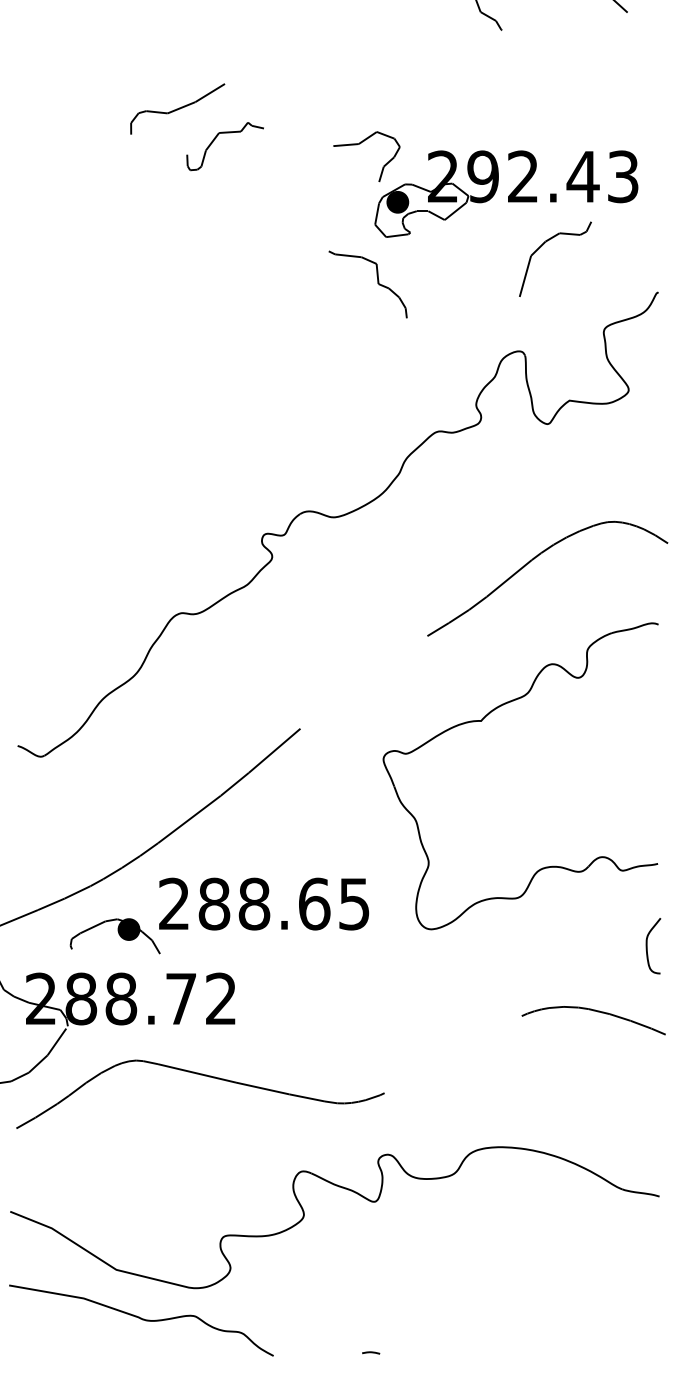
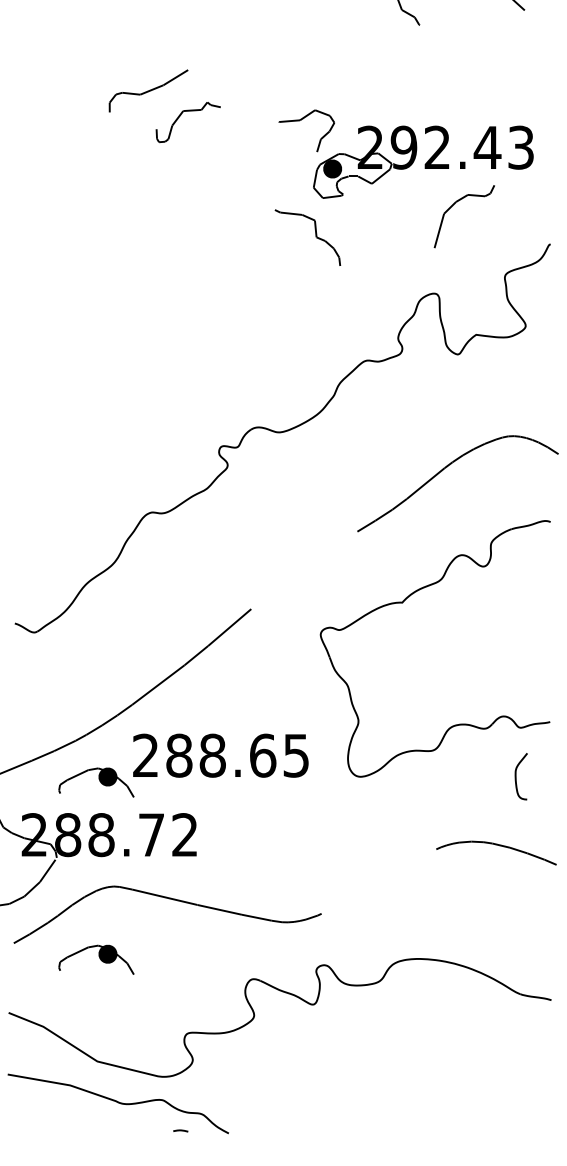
curve: (647, 946) -> (516, 776), moved
part: (114, 1148) -> (95, 960), added
line: (371, 1352) -> (181, 1130), moved

